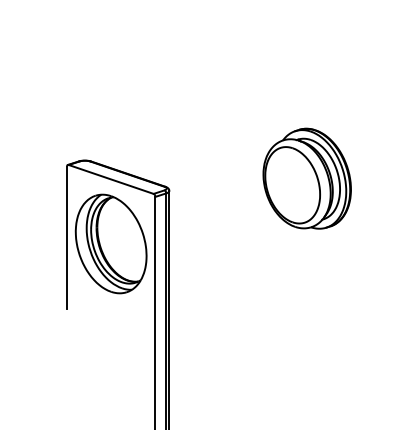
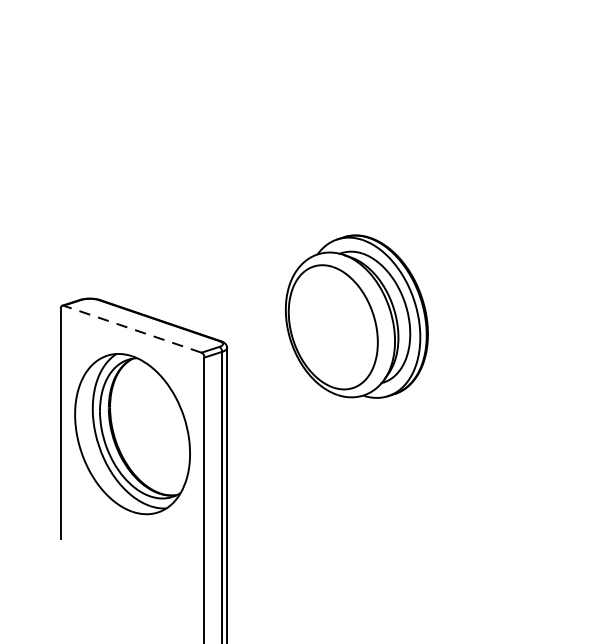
part: (306, 178) -> (355, 316), moved
line: (111, 179) -> (133, 329), solid -> dashed

